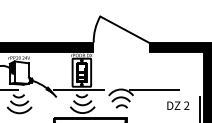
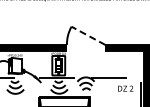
line: (124, 29) -> (88, 35), solid -> dashed

